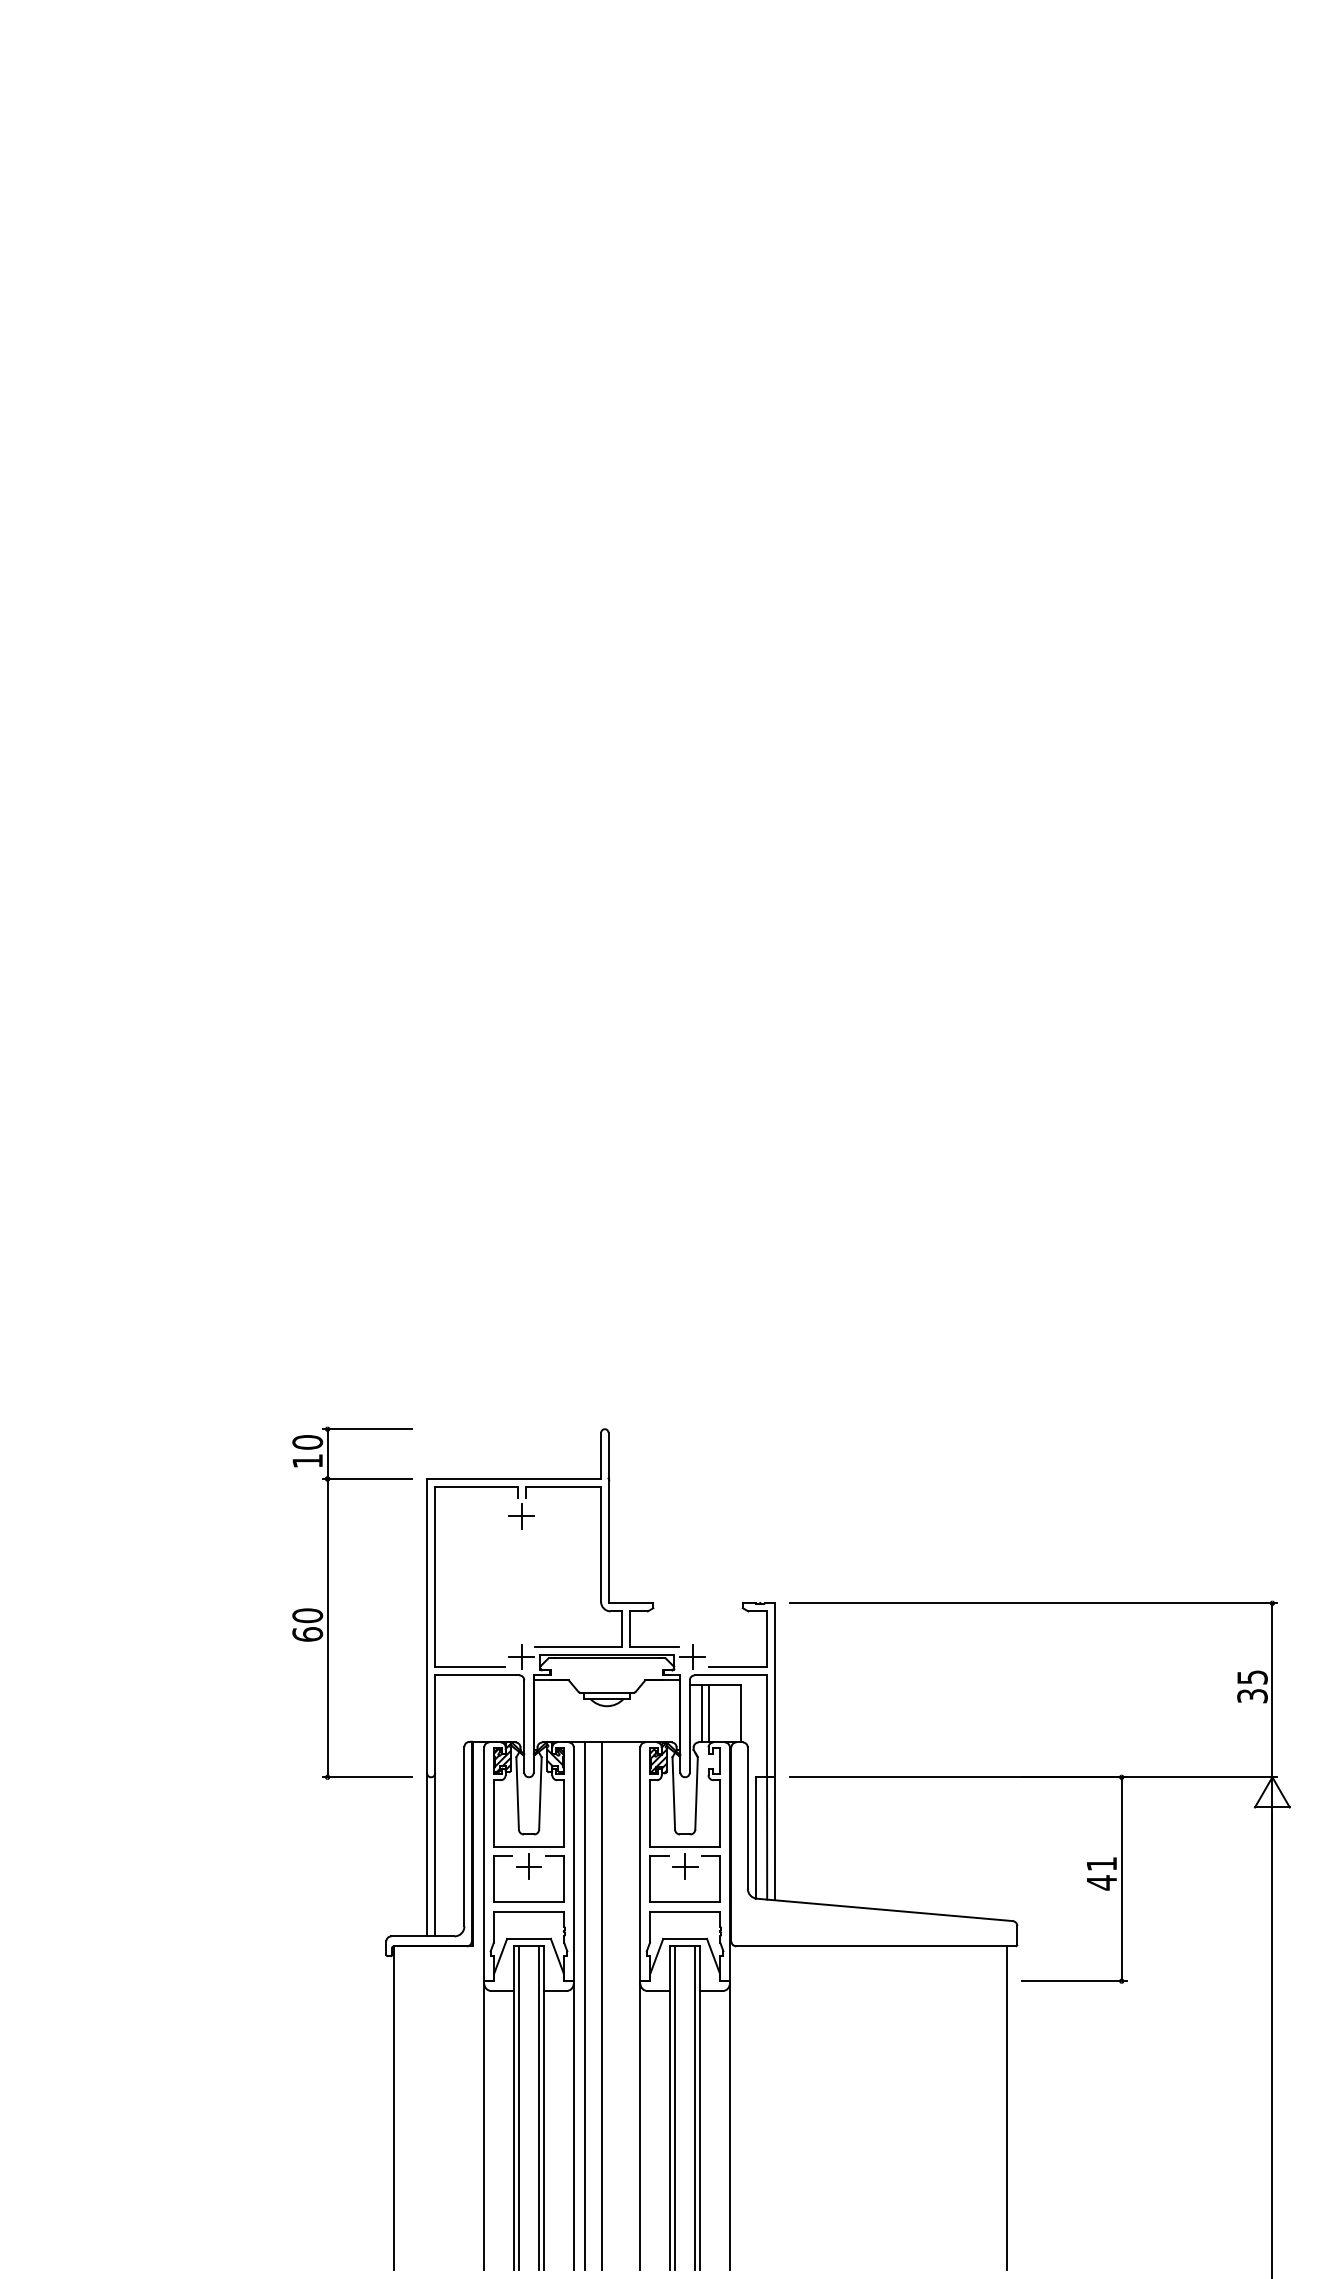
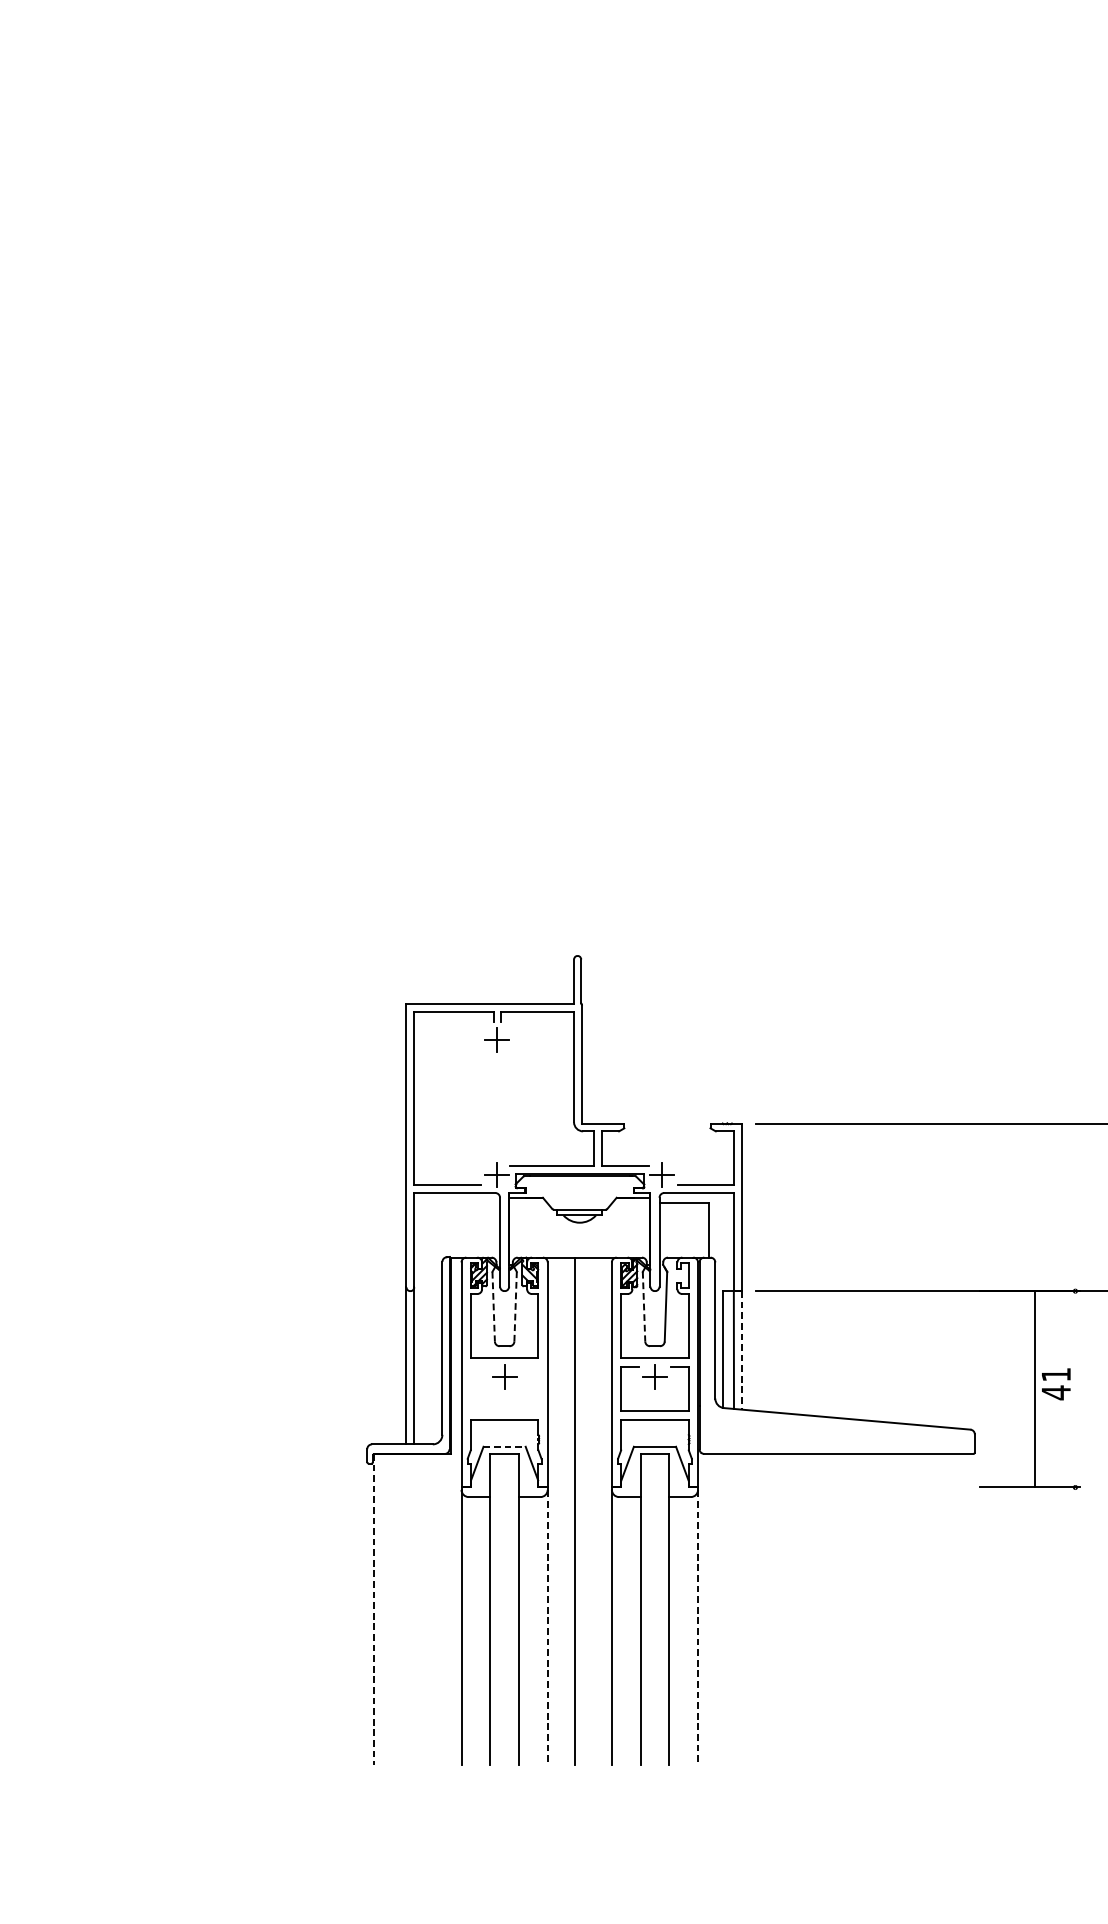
part: (328, 1602) -> (311, 1122), removed
line: (702, 1713) -> (671, 1229), removed
line: (708, 1713) -> (677, 1229), removed
line: (540, 1792) -> (515, 1305), solid -> dashed
line: (517, 1793) -> (493, 1306), solid -> dashed
line: (673, 1793) -> (643, 1306), solid -> dashed
line: (775, 1838) -> (741, 1350), solid -> dashed
line: (1121, 1879) -> (1034, 1389), moved
part: (528, 1901) -> (504, 1410), removed
line: (529, 1938) -> (505, 1446), solid -> dashed
line: (584, 2005) -> (558, 1510), removed
line: (393, 2107) -> (374, 1609), solid -> dashed
line: (519, 2107) -> (495, 1609), removed
line: (538, 2107) -> (513, 1609), removed
line: (675, 2107) -> (645, 1609), removed
line: (695, 2107) -> (664, 1609), removed
line: (1007, 2107) -> (965, 1609), removed
line: (573, 2126) -> (547, 1627), solid -> dashed
line: (729, 2126) -> (697, 1627), solid -> dashed

